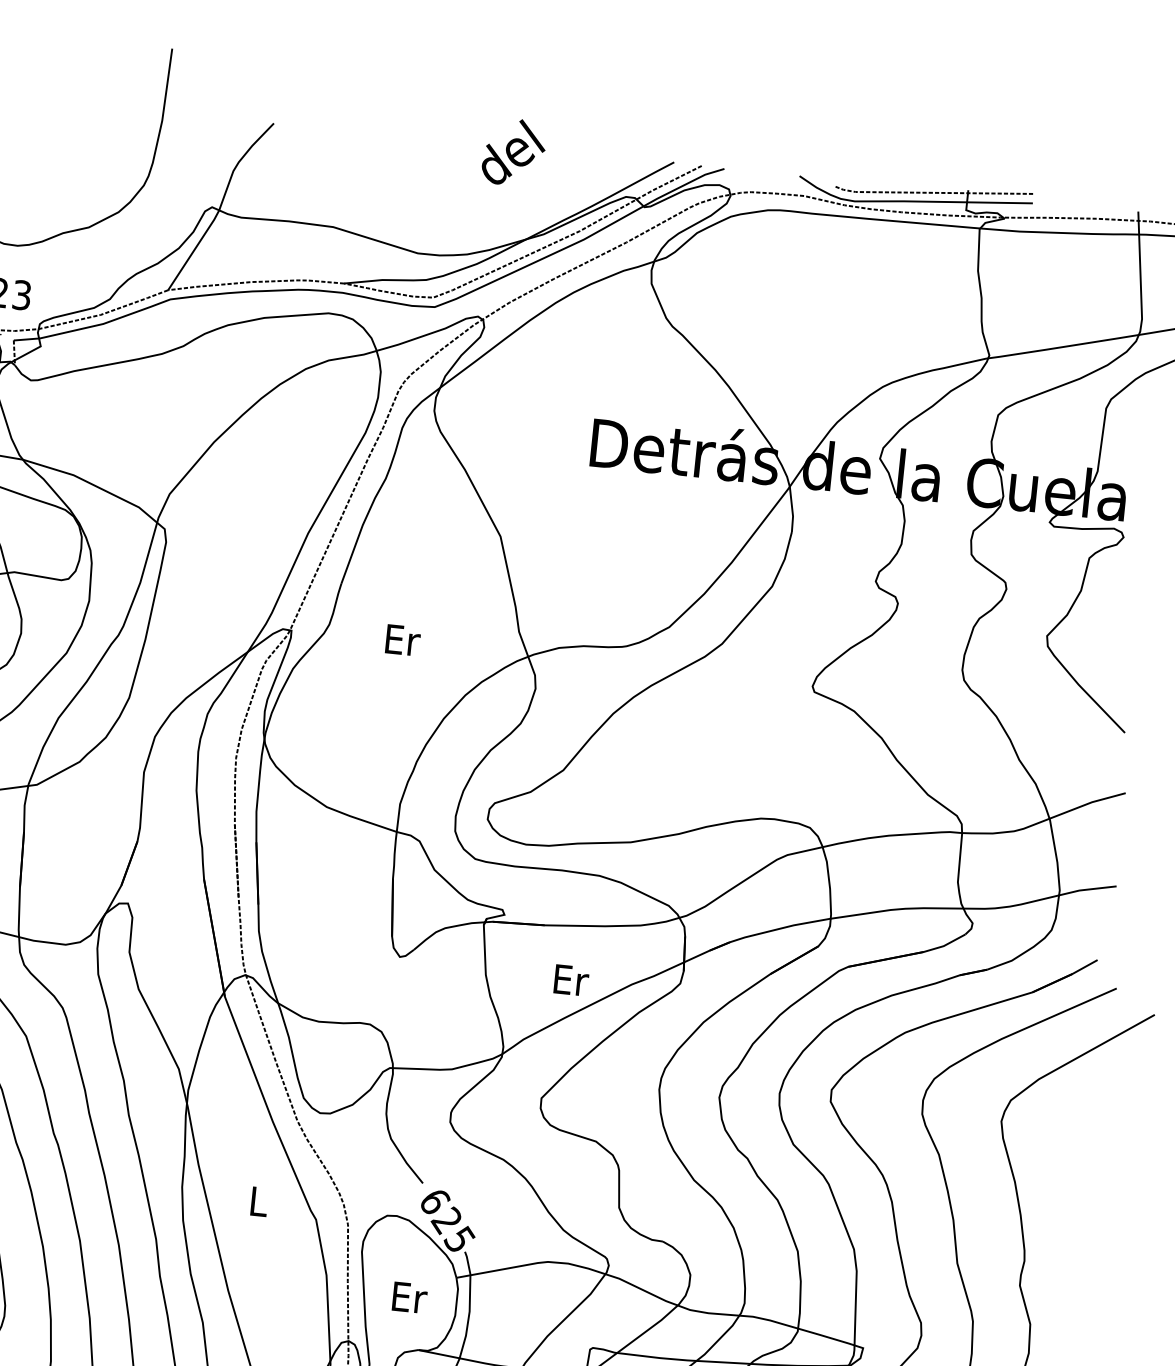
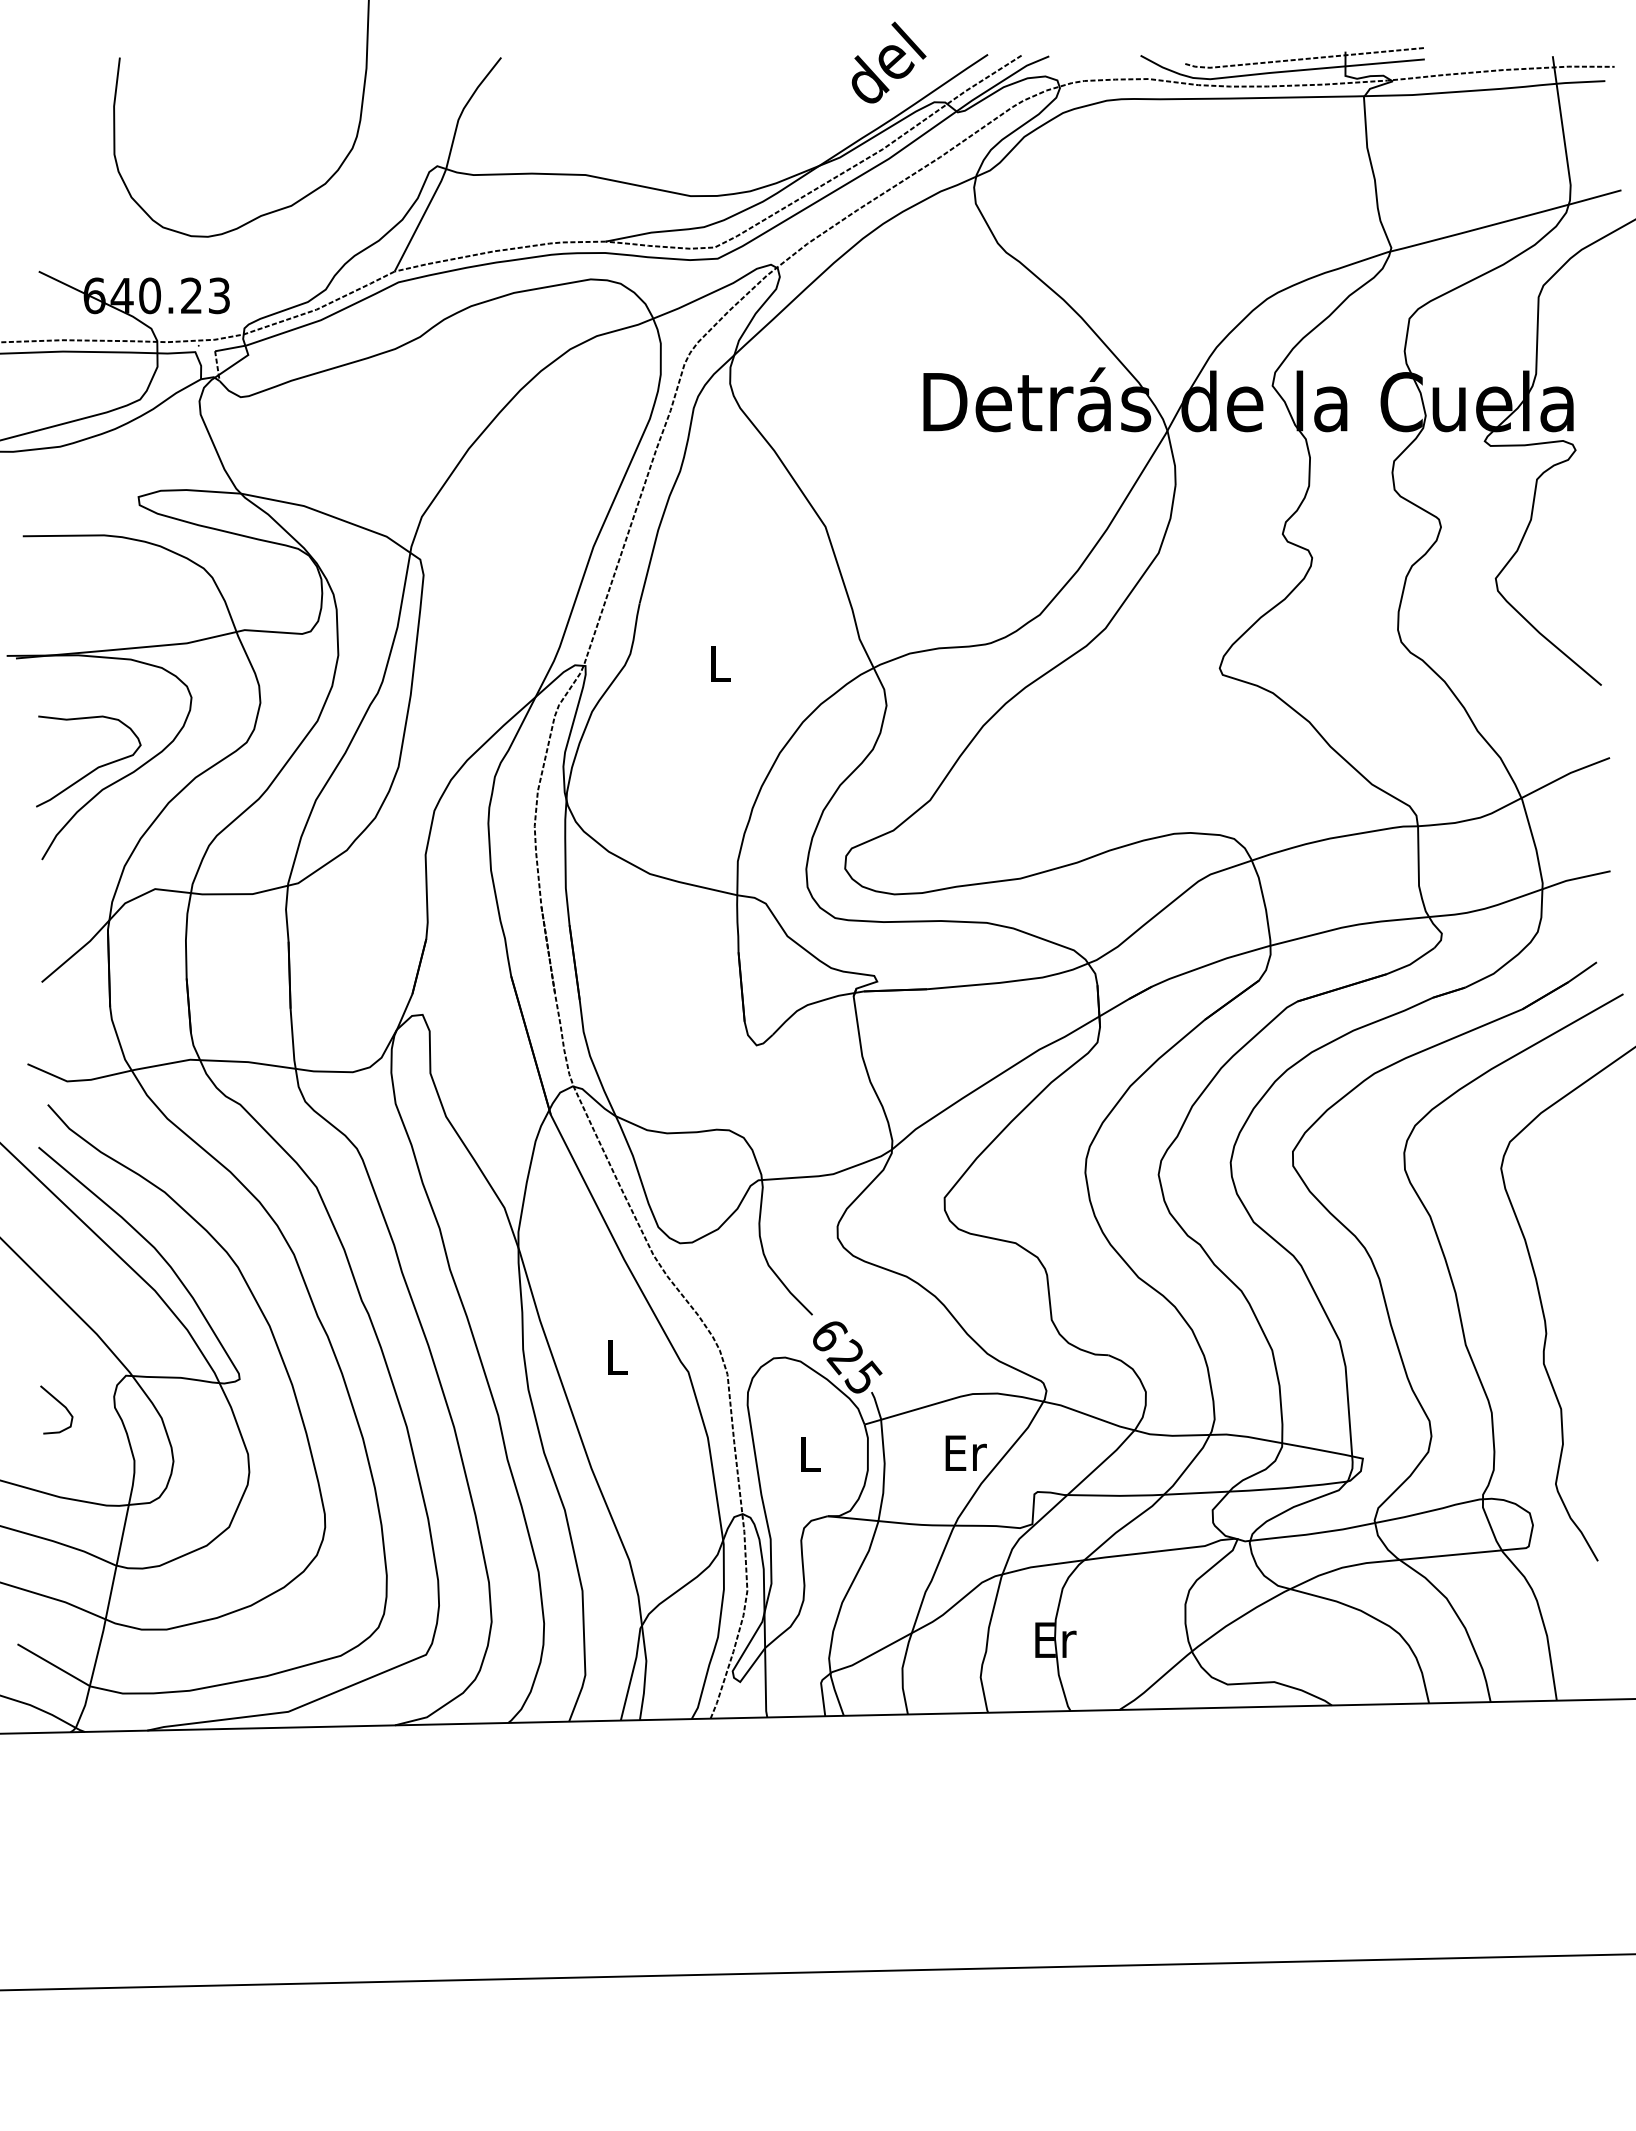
text: (513, 152) -> (888, 62), moved
text: (402, 640) -> (720, 663), Er -> L
text: (571, 979) -> (965, 1452), moved
text: (409, 1297) -> (810, 1453), Er -> L

